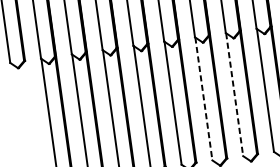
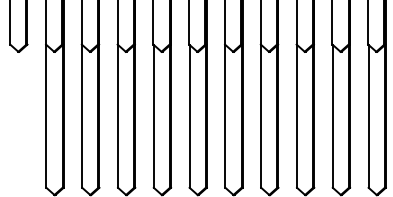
line: (234, 94) -> (261, 116), dashed -> solid
line: (203, 99) -> (225, 116), dashed -> solid

